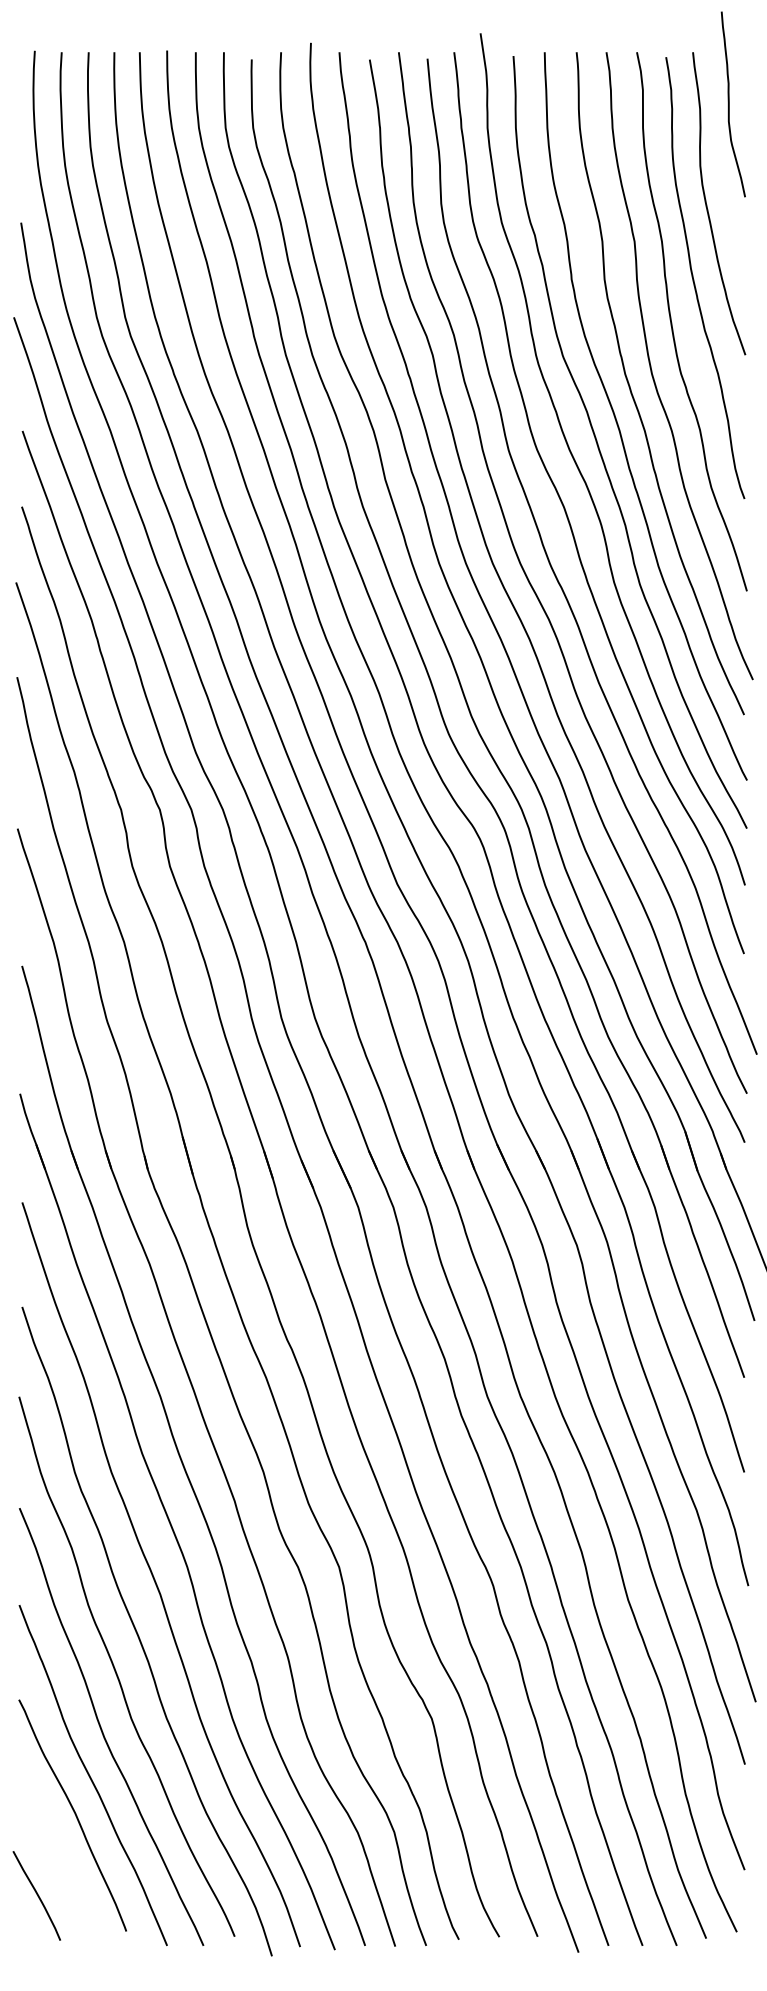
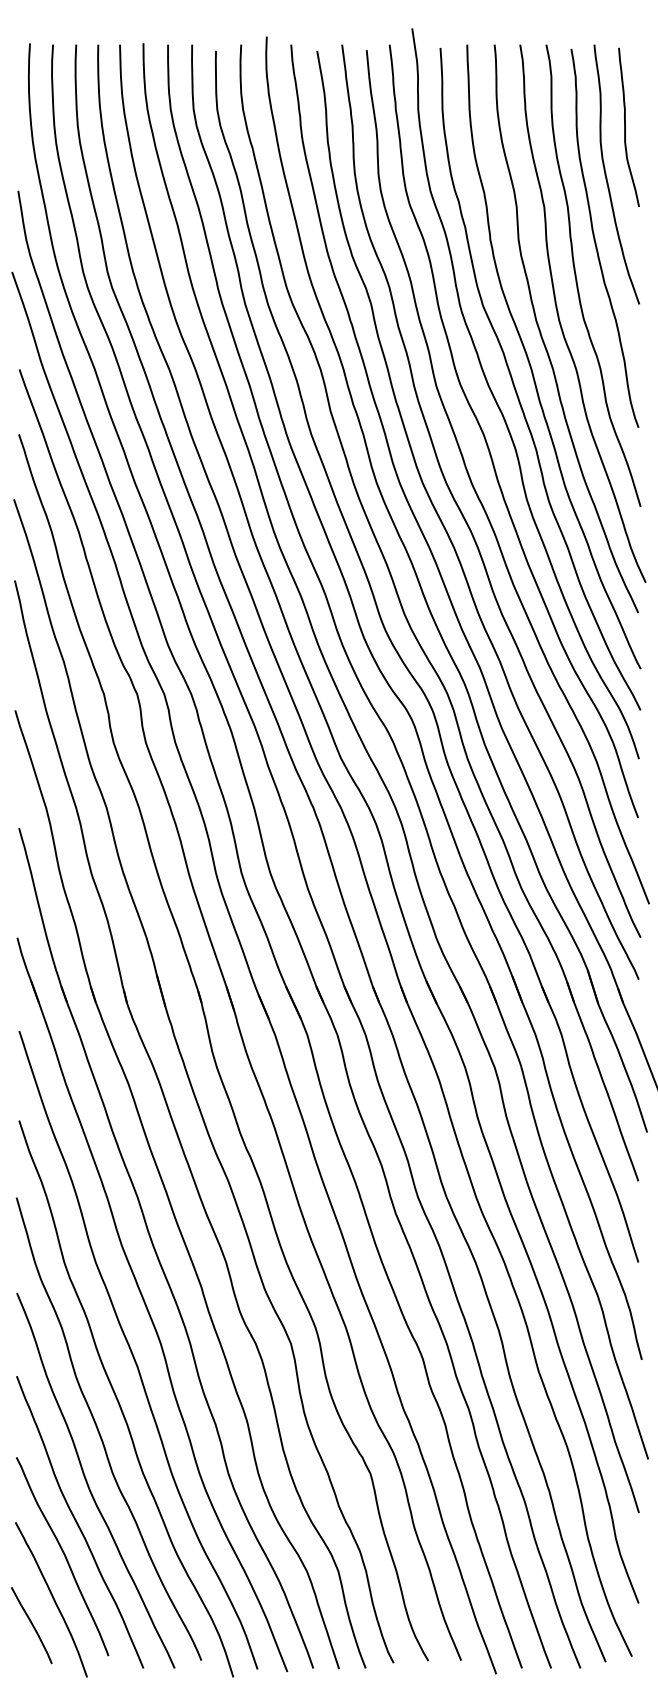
curve: (729, 104) -> (625, 127), moved
curve: (61, 1864) -> (52, 1598), added

